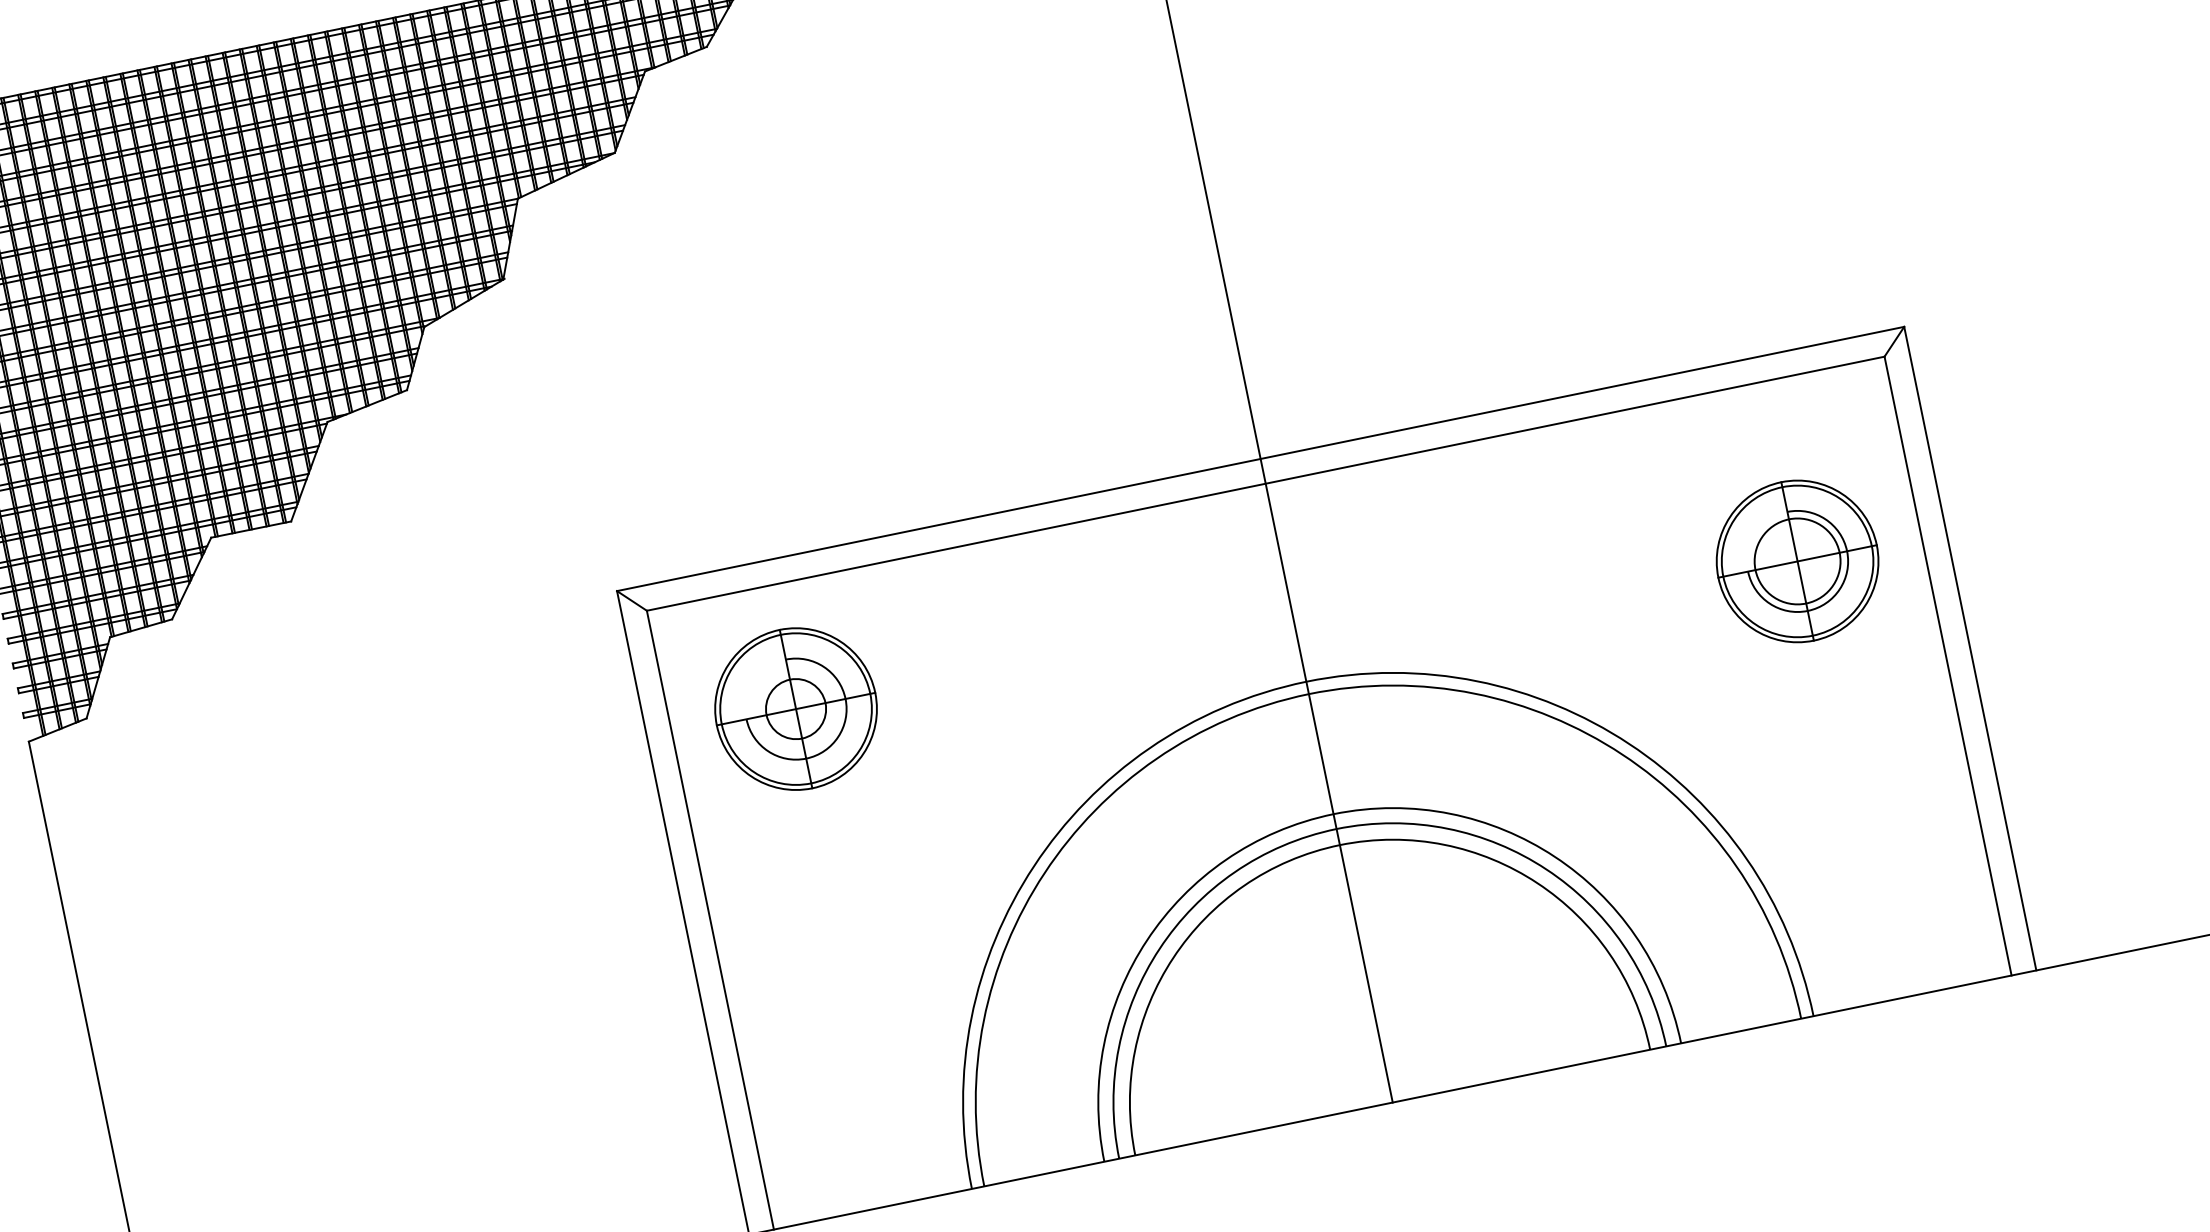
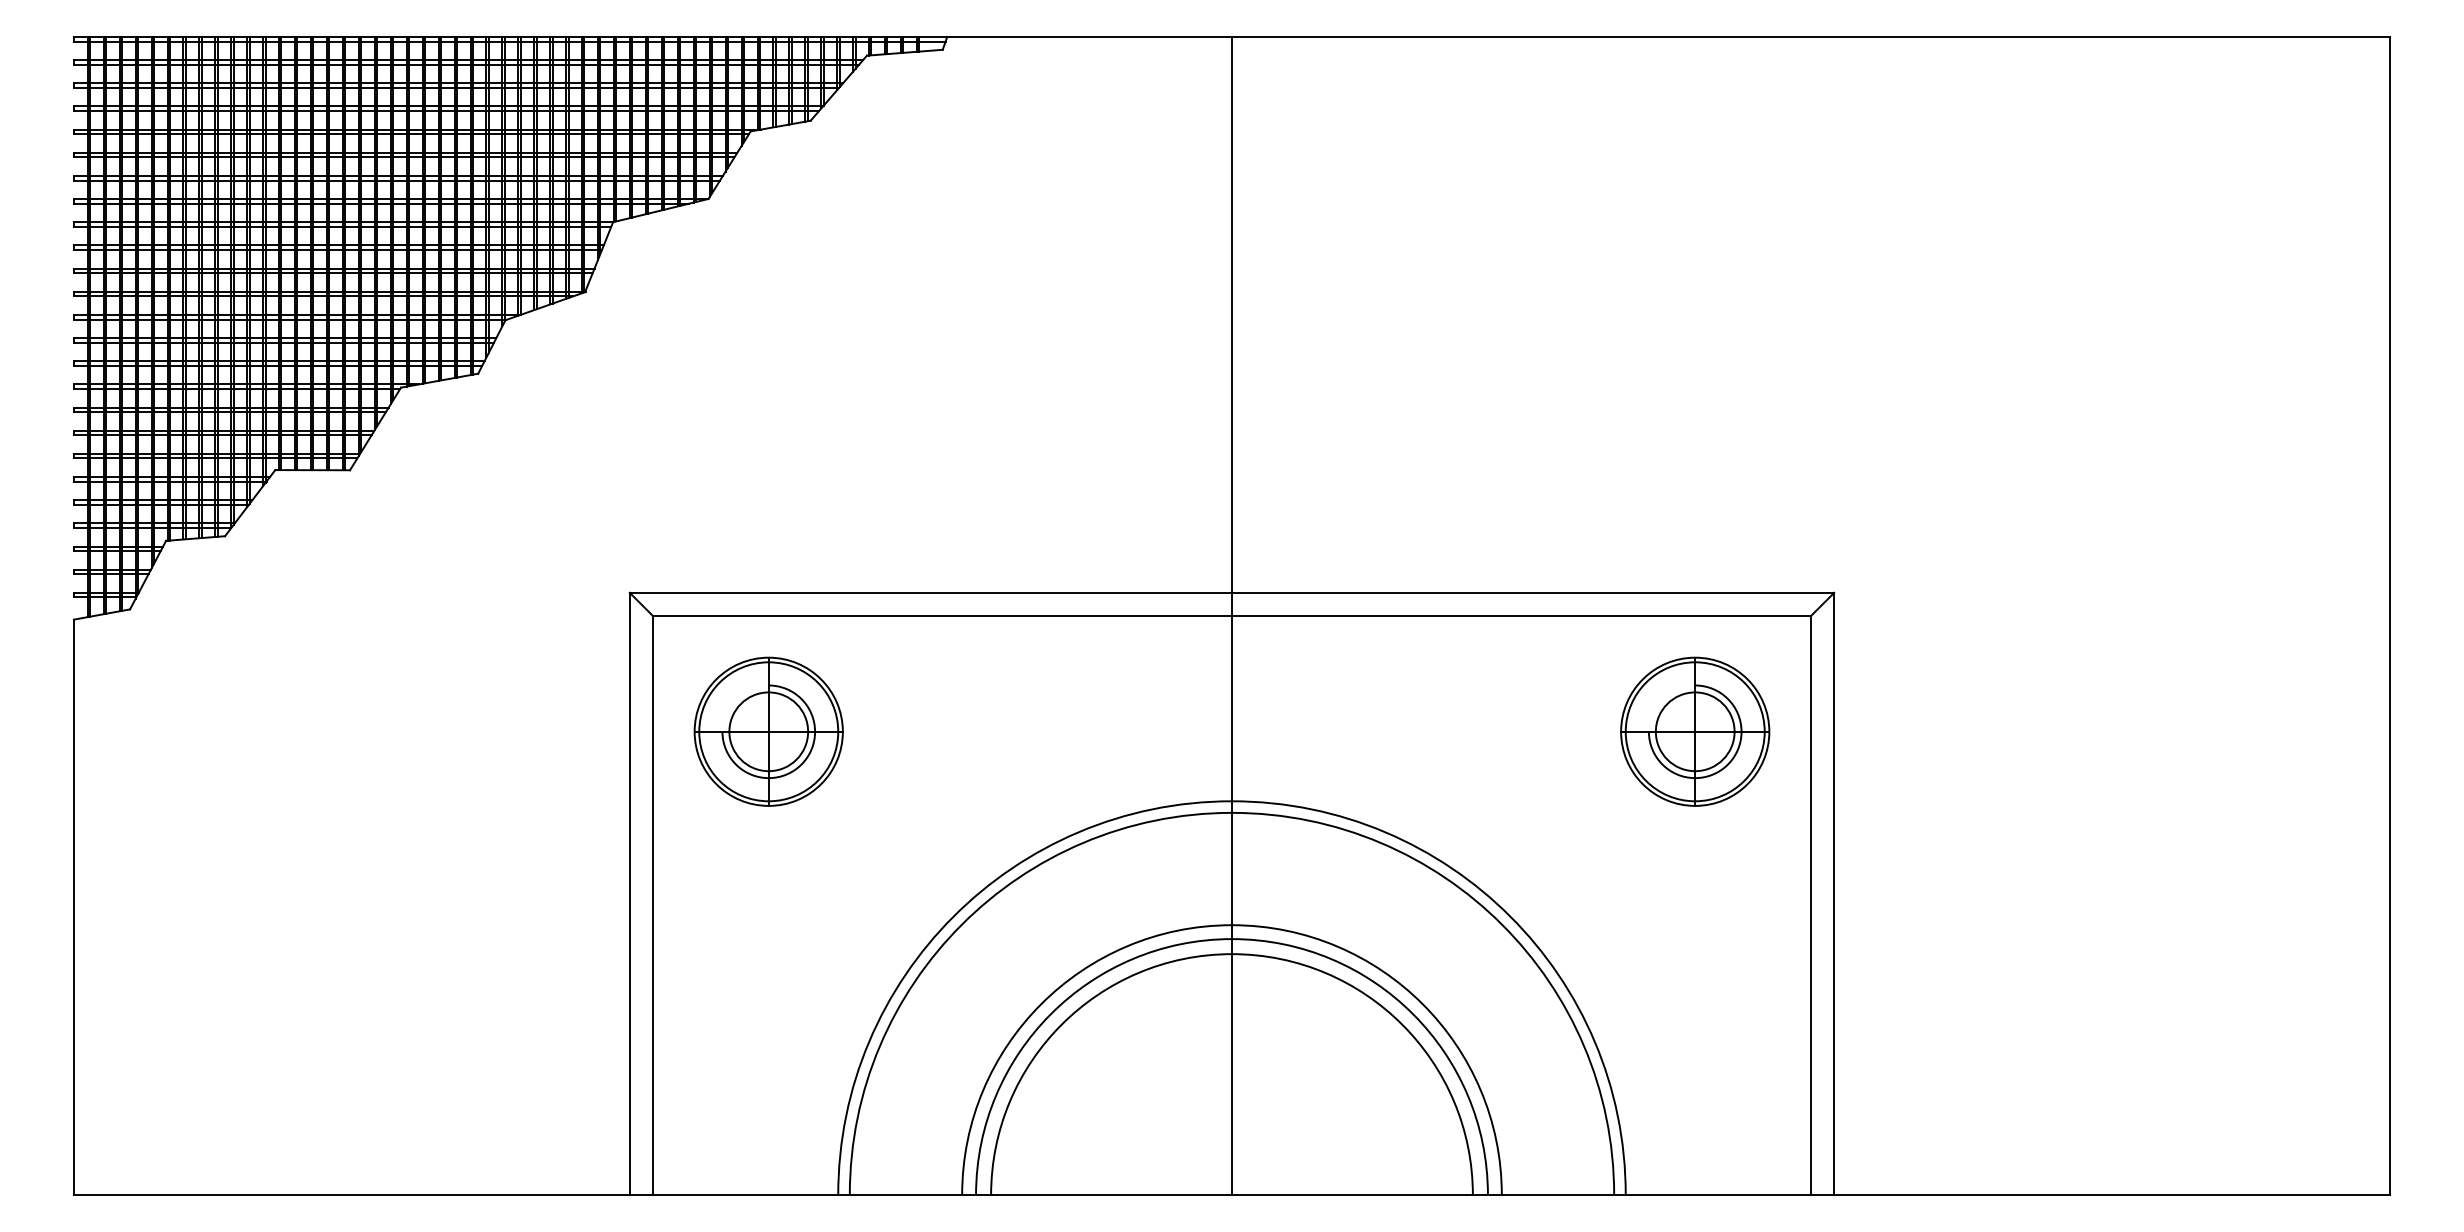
part: (1797, 561) -> (1695, 731), moved
circle: (795, 708) -> (768, 731), size x1.43

